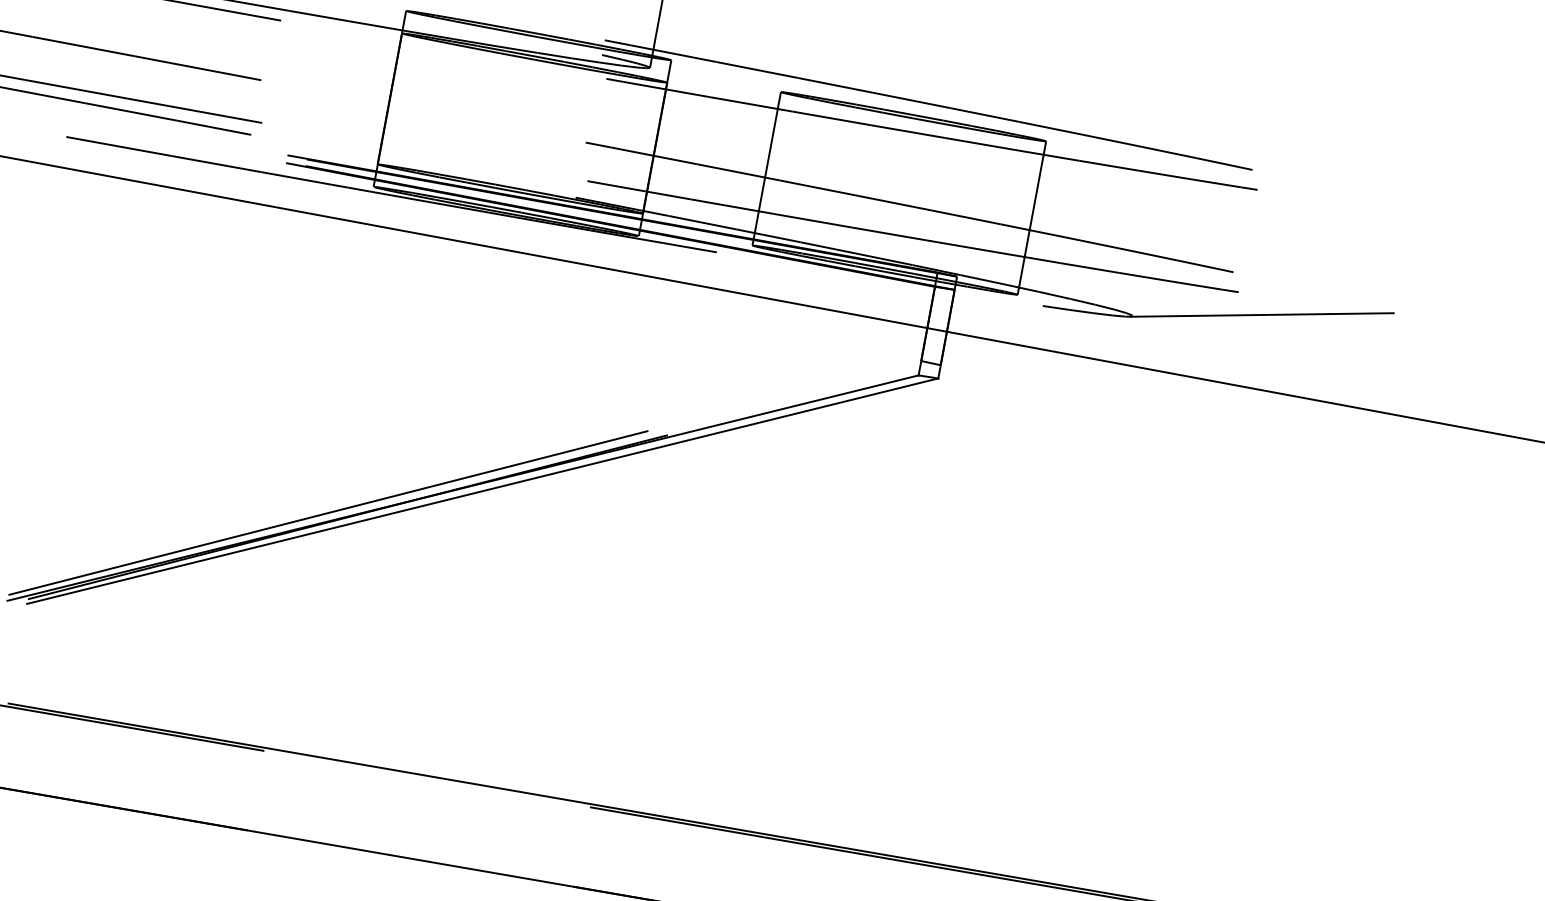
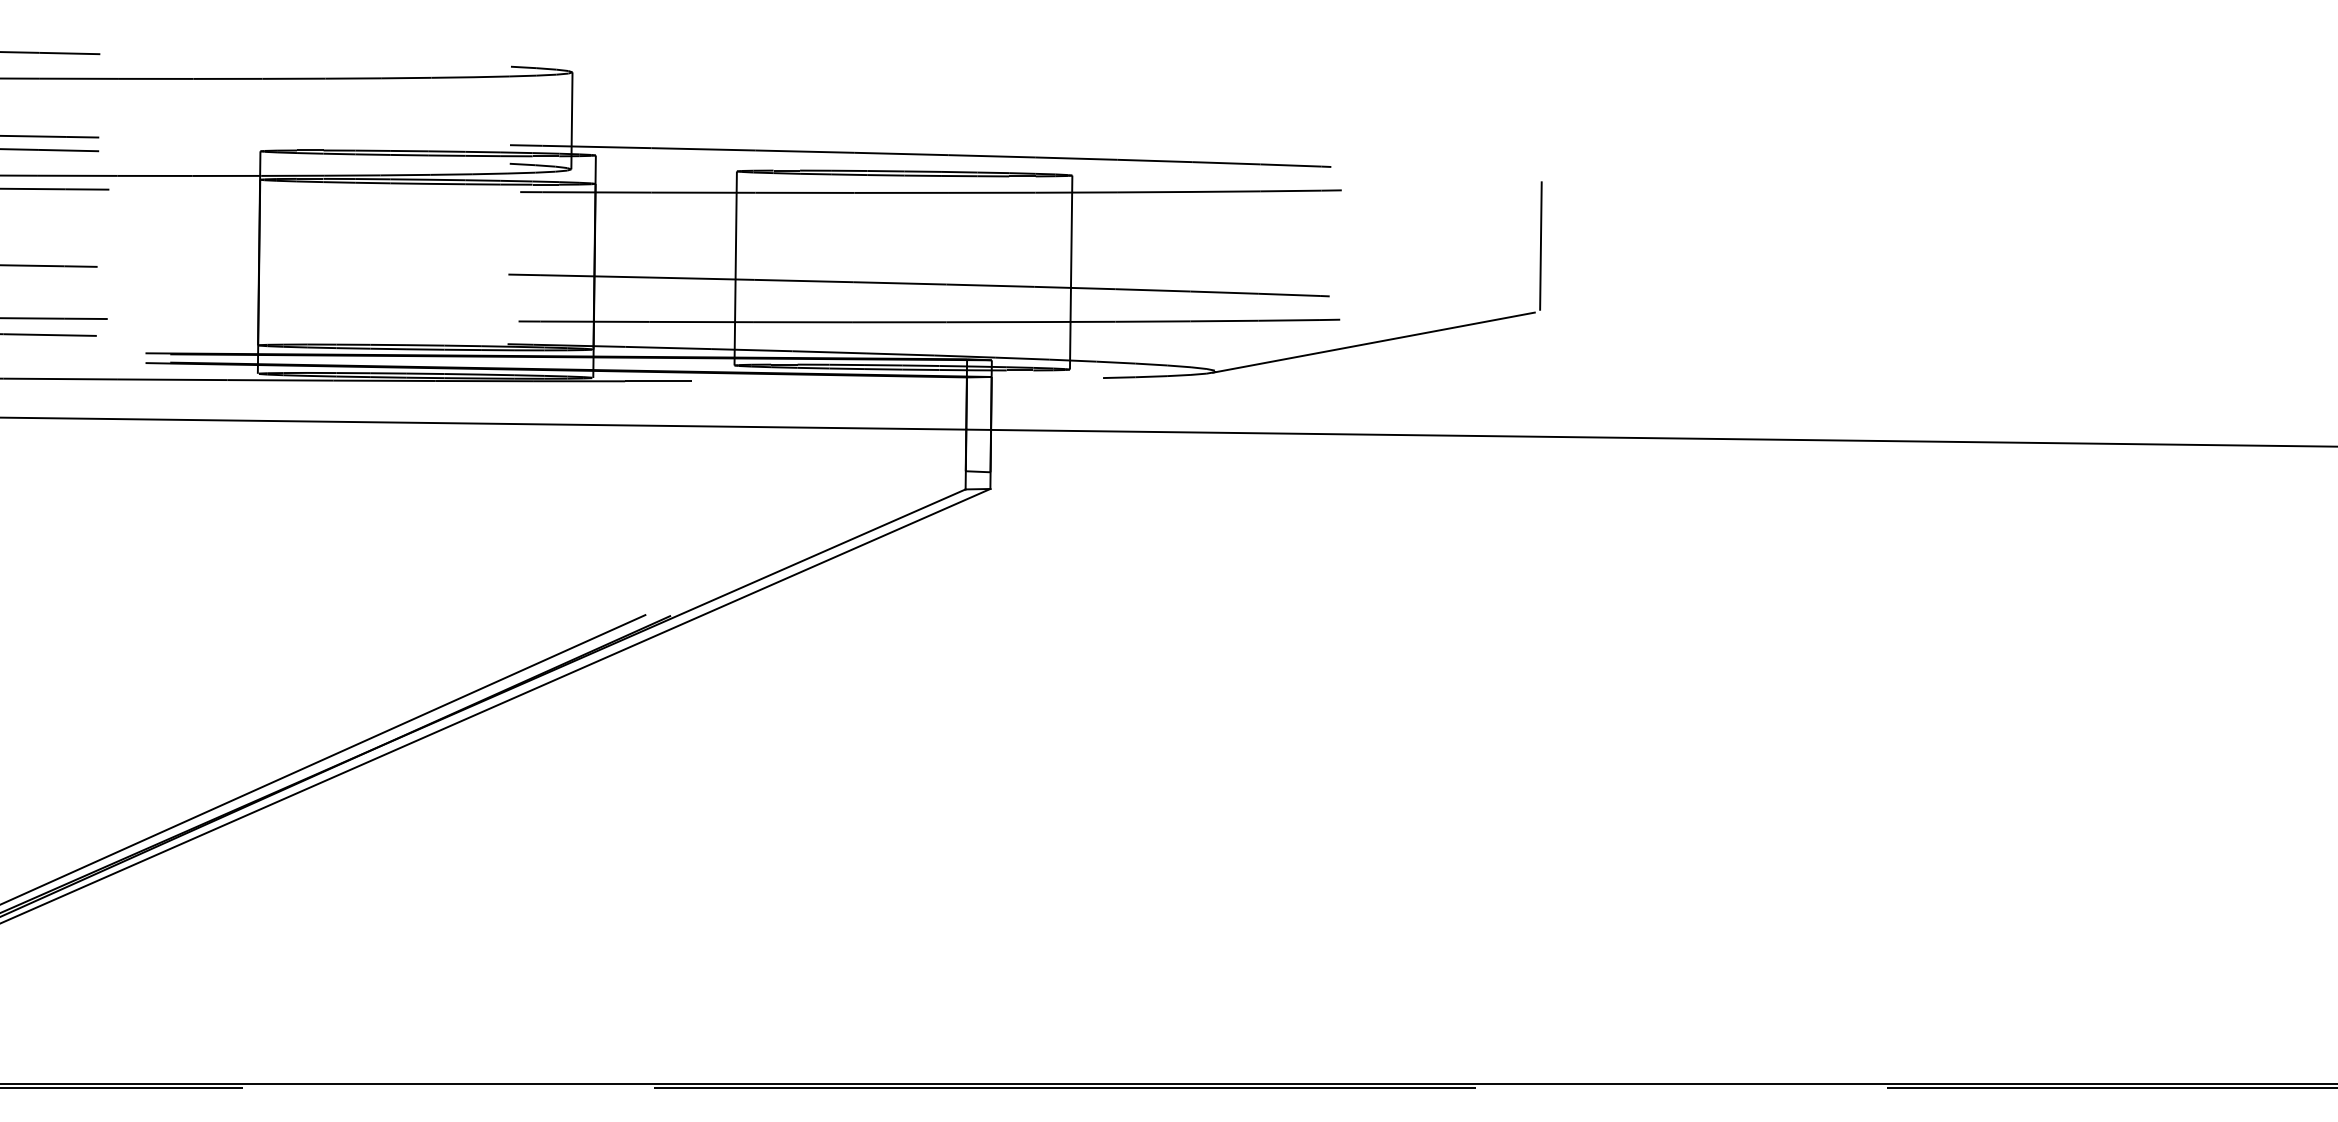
line: (1407, 260) -> (1540, 245), added

